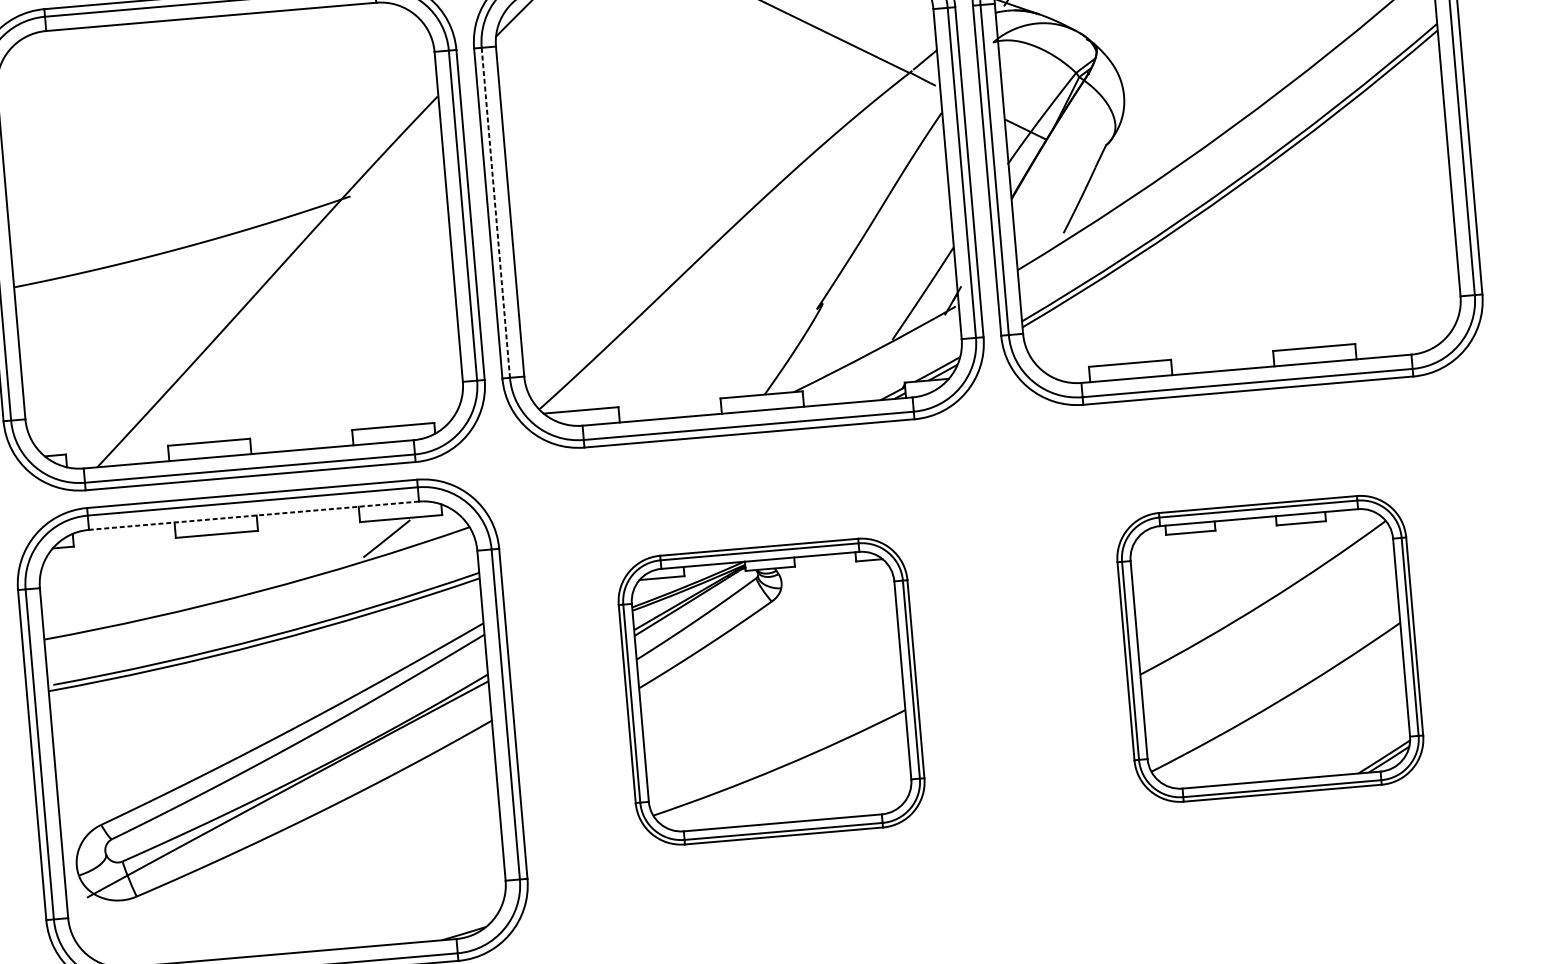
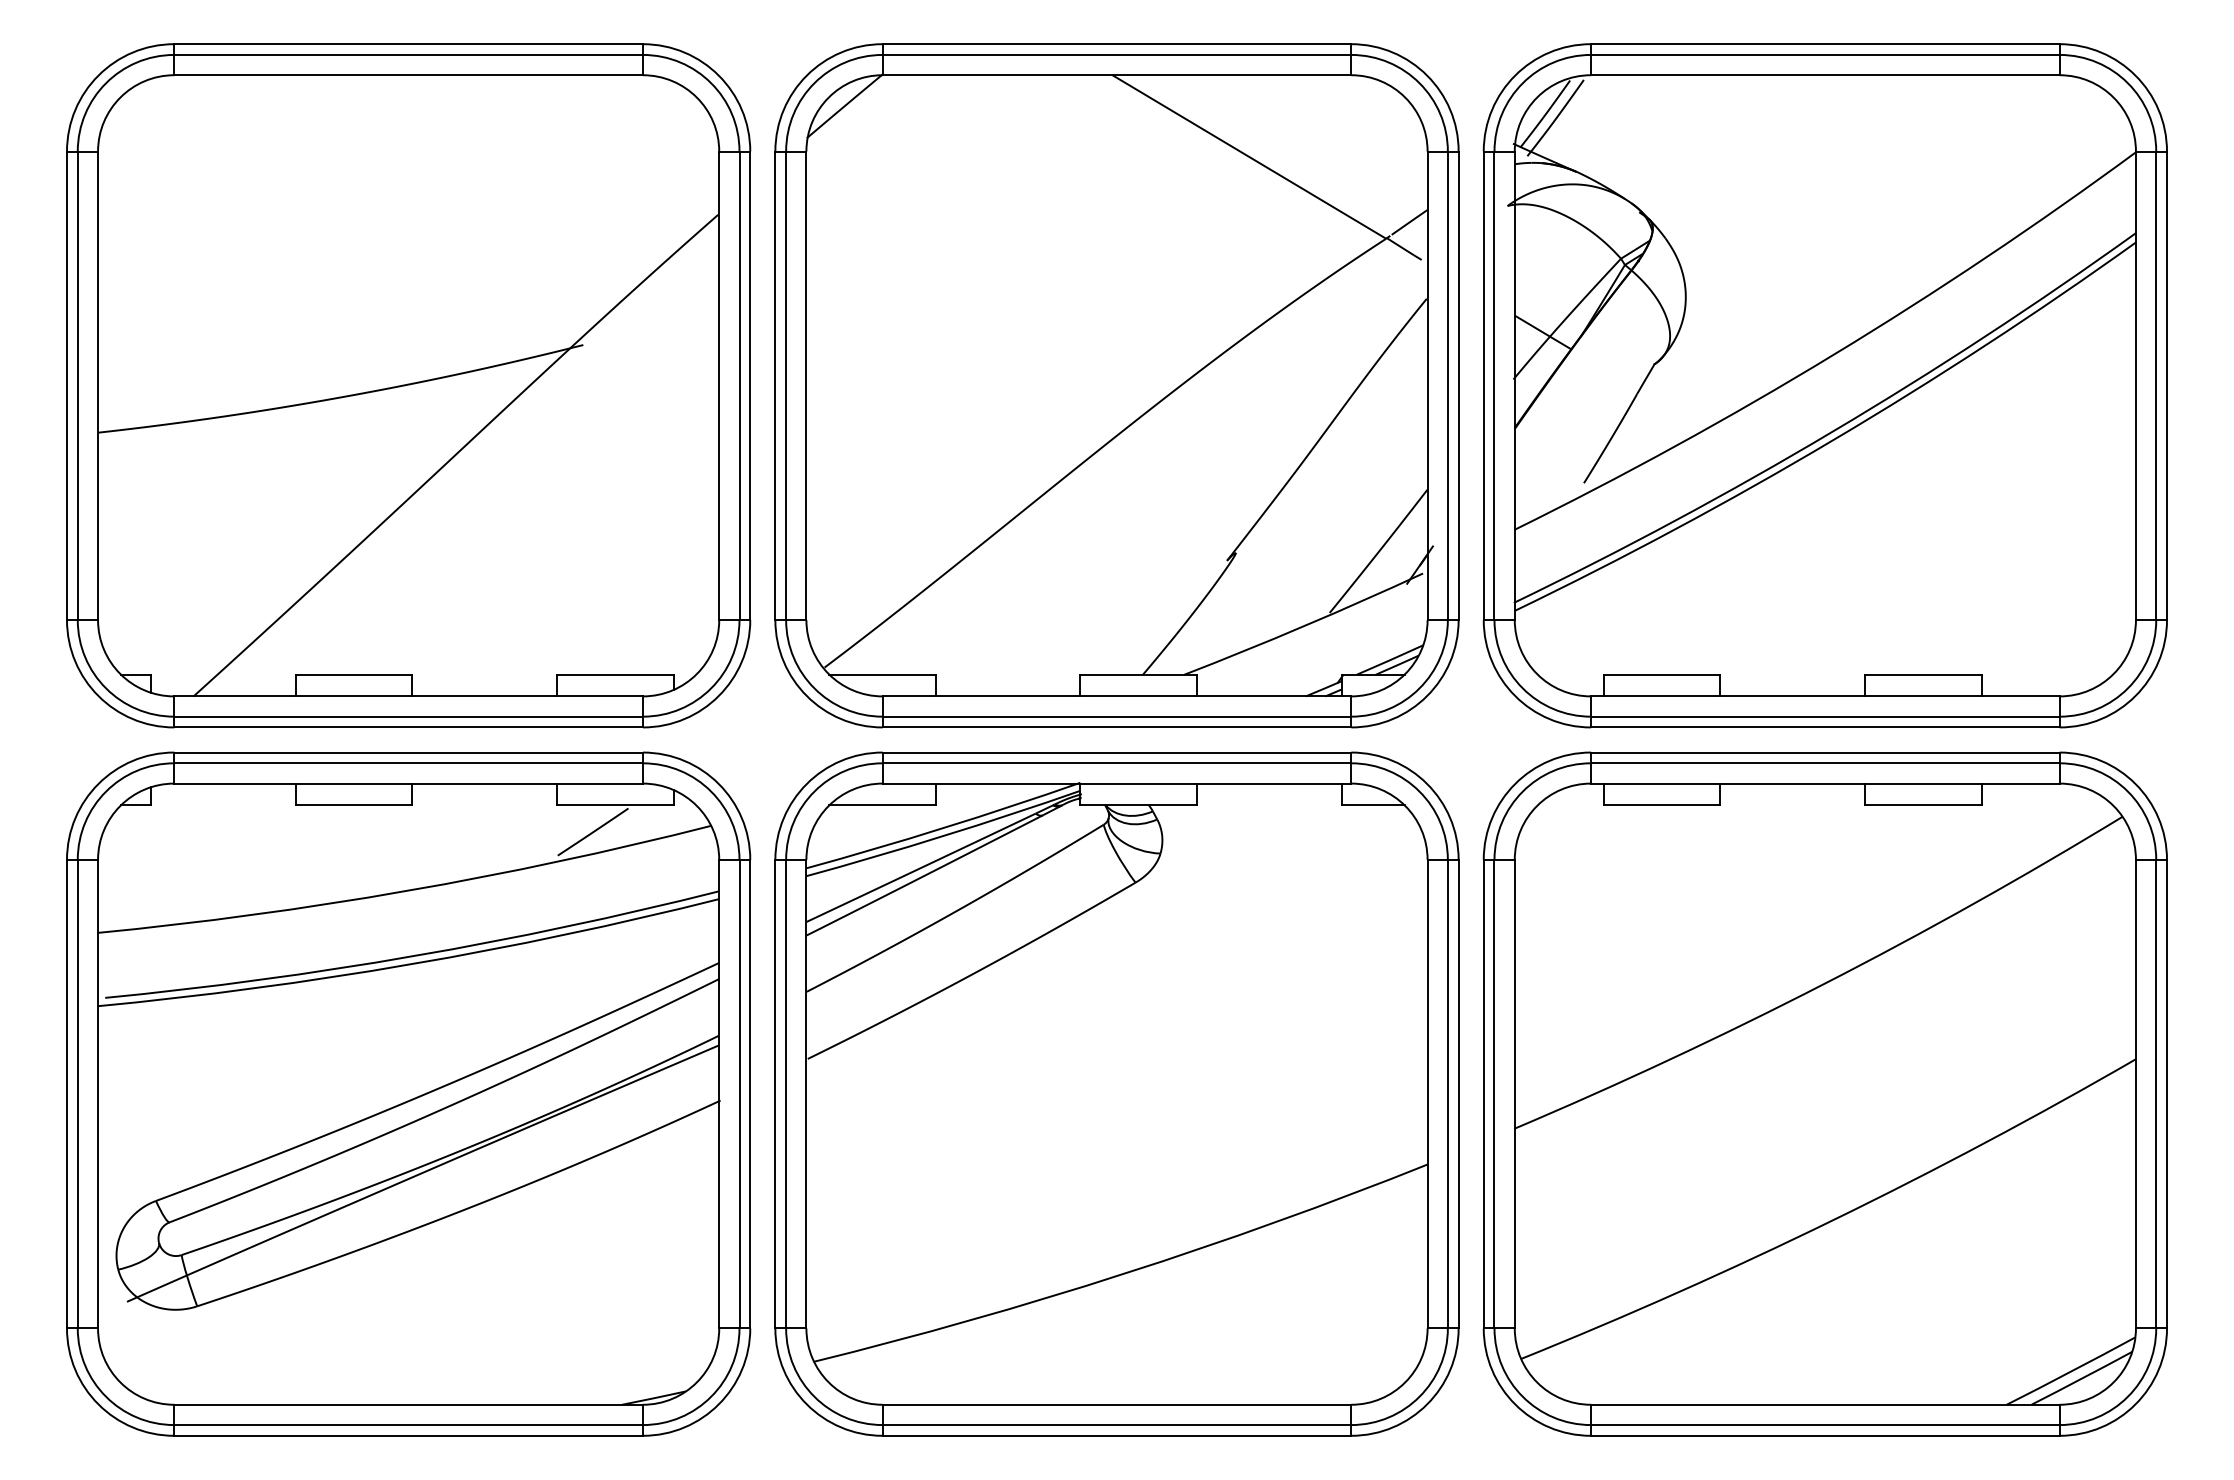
line: (496, 213) -> (786, 386), dashed -> solid
line: (253, 515) -> (408, 783), dashed -> solid
part: (1269, 648) -> (1824, 1093), size x1.67
part: (771, 691) -> (1116, 1093), size x1.67

